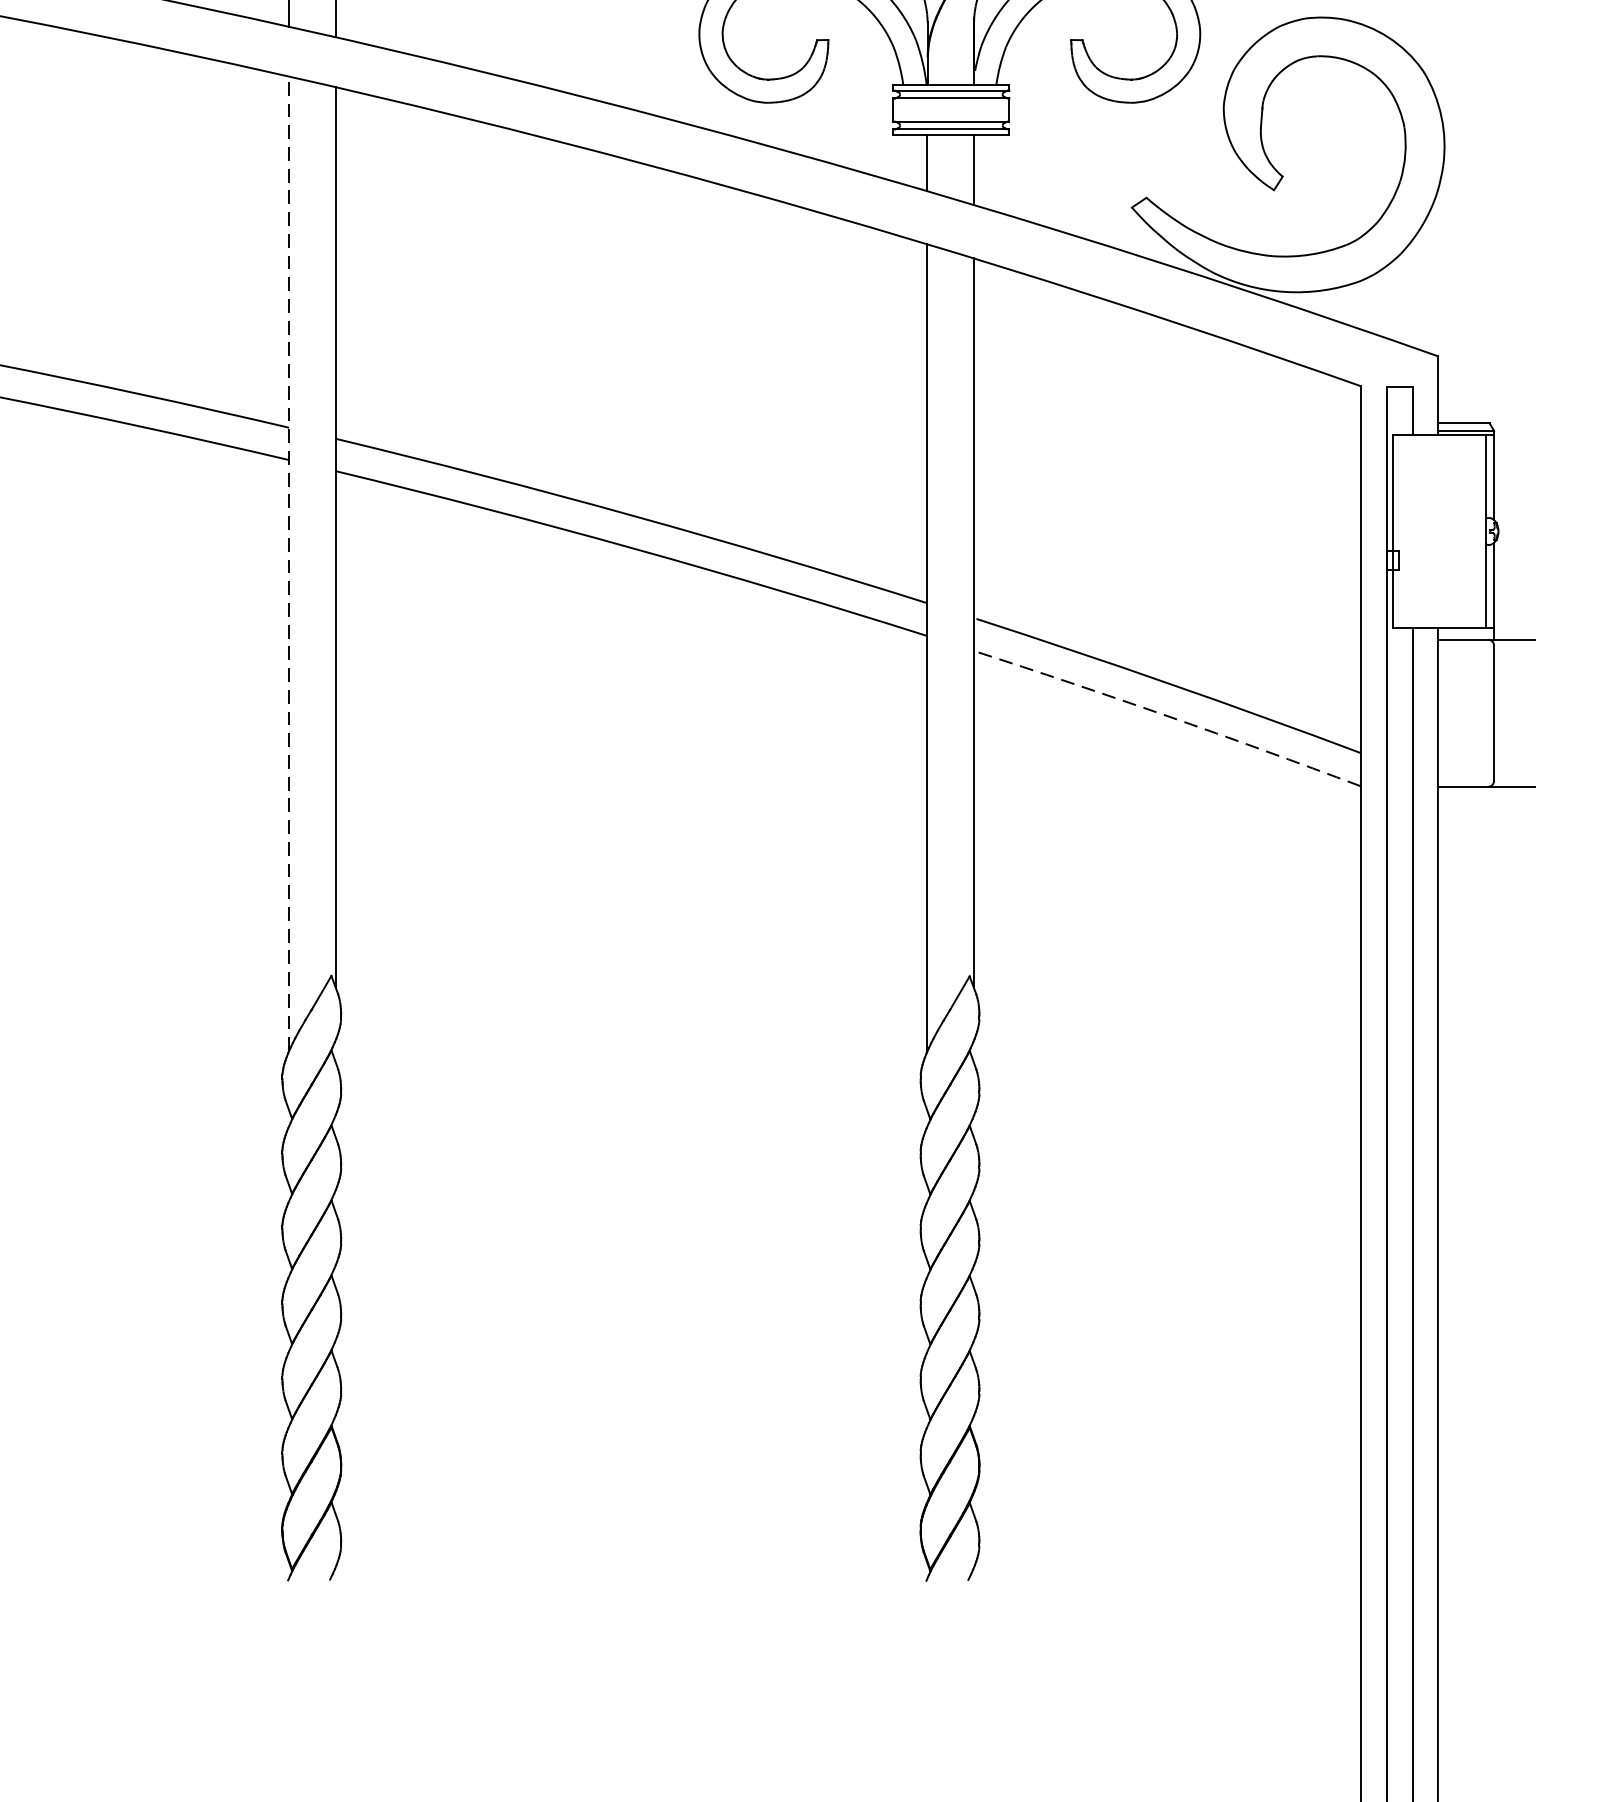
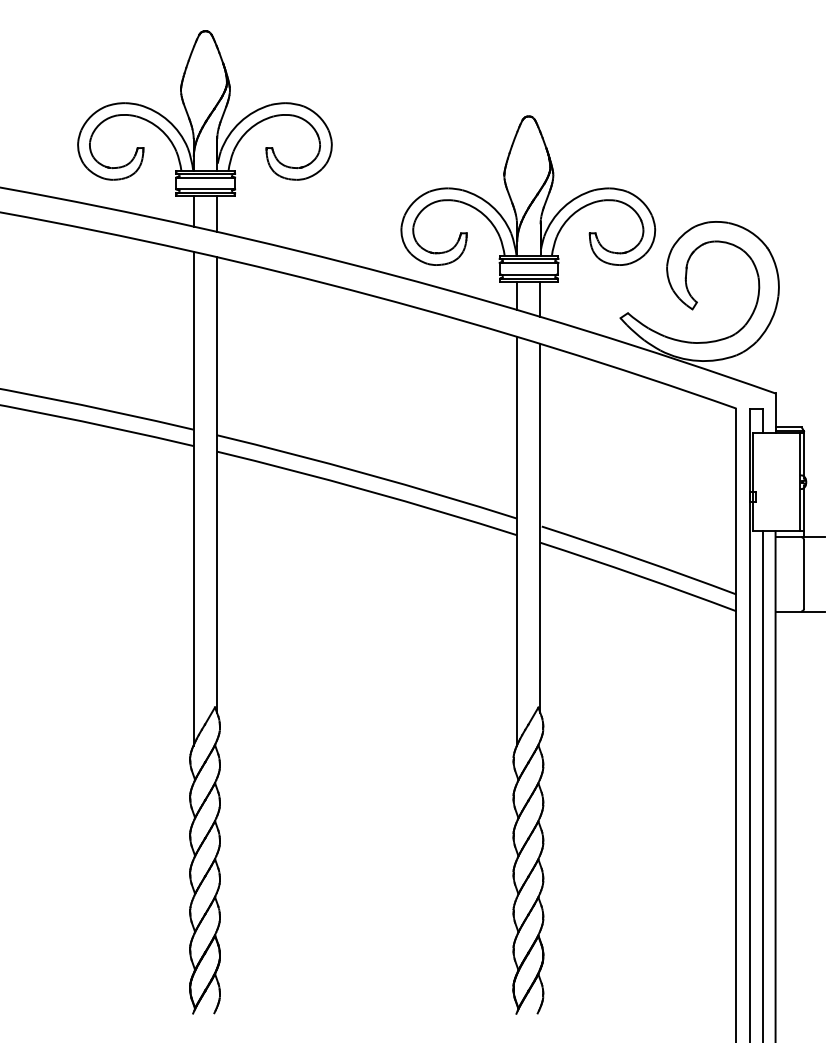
line: (288, 563) -> (193, 498), dashed -> solid
arc: (1167, 715) -> (638, 575), dashed -> solid

